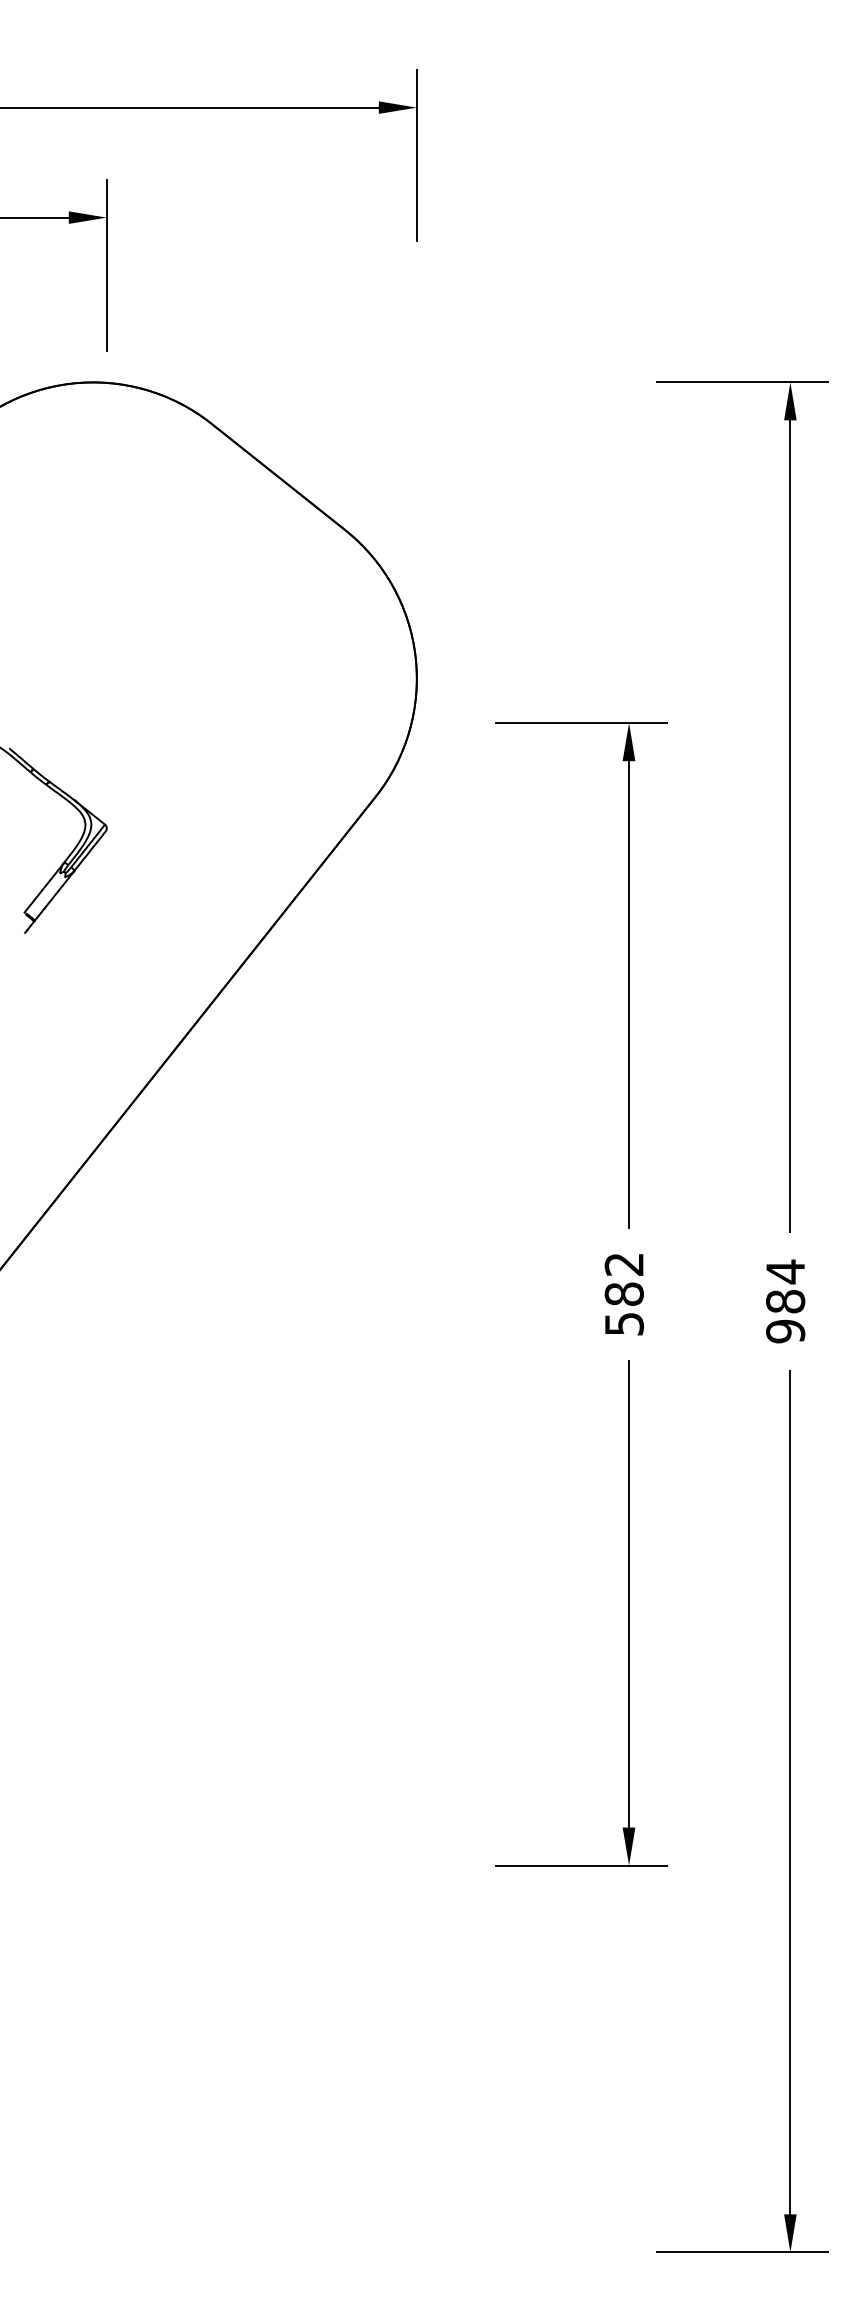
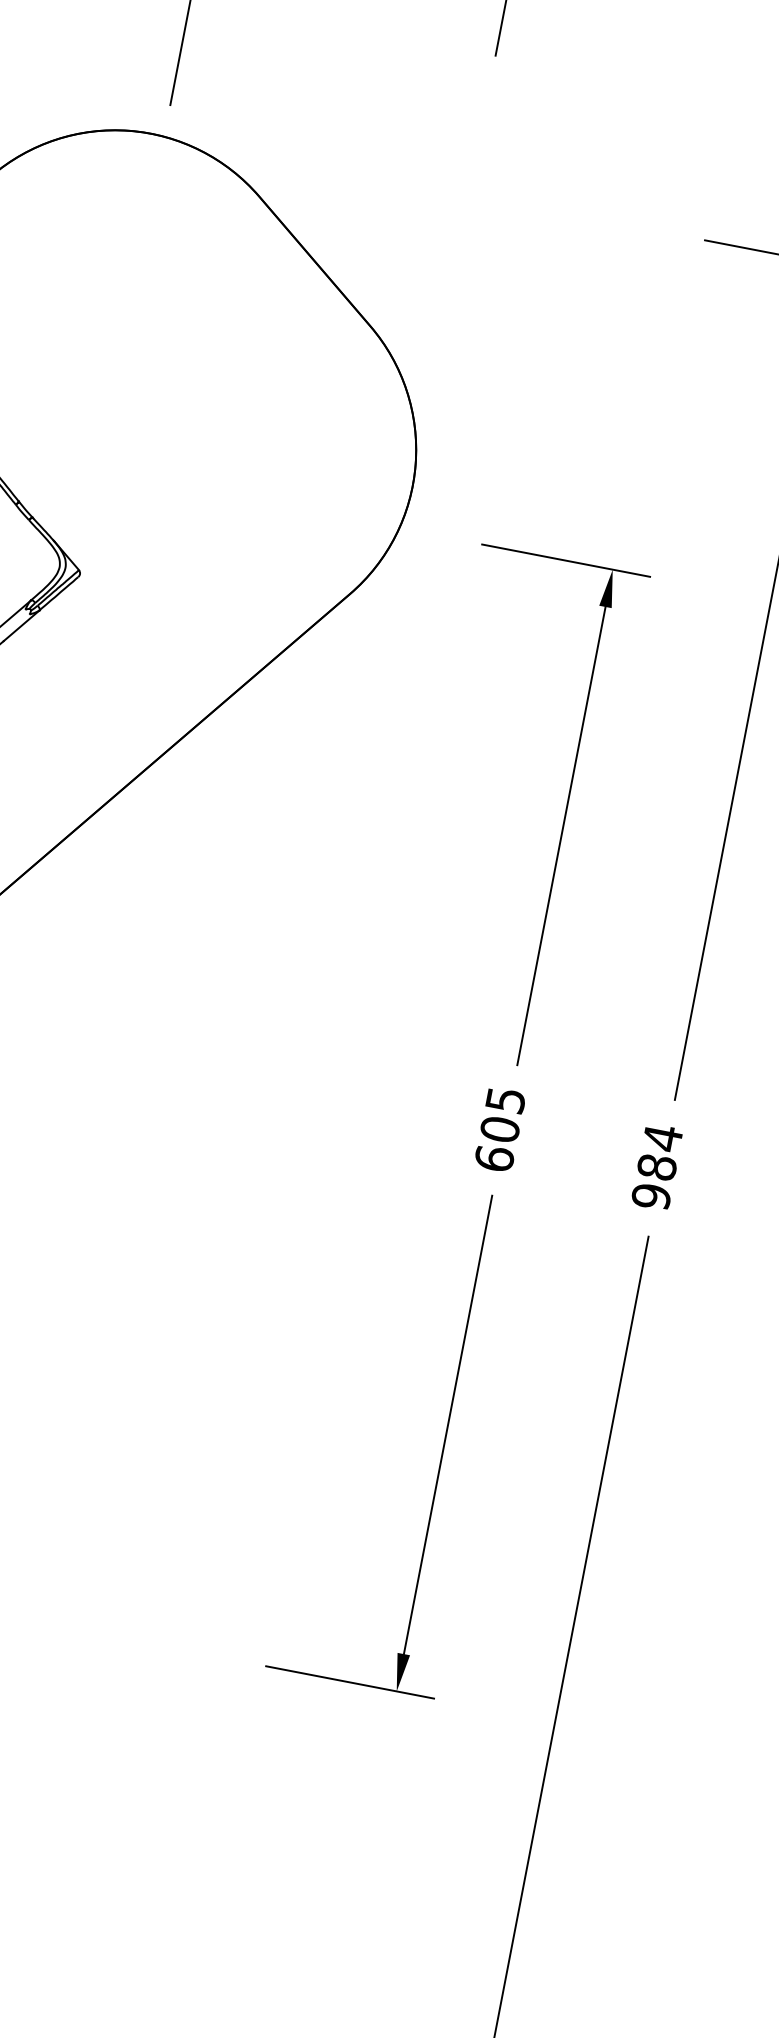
text: (623, 1294) -> (499, 1129), 582 -> 605

